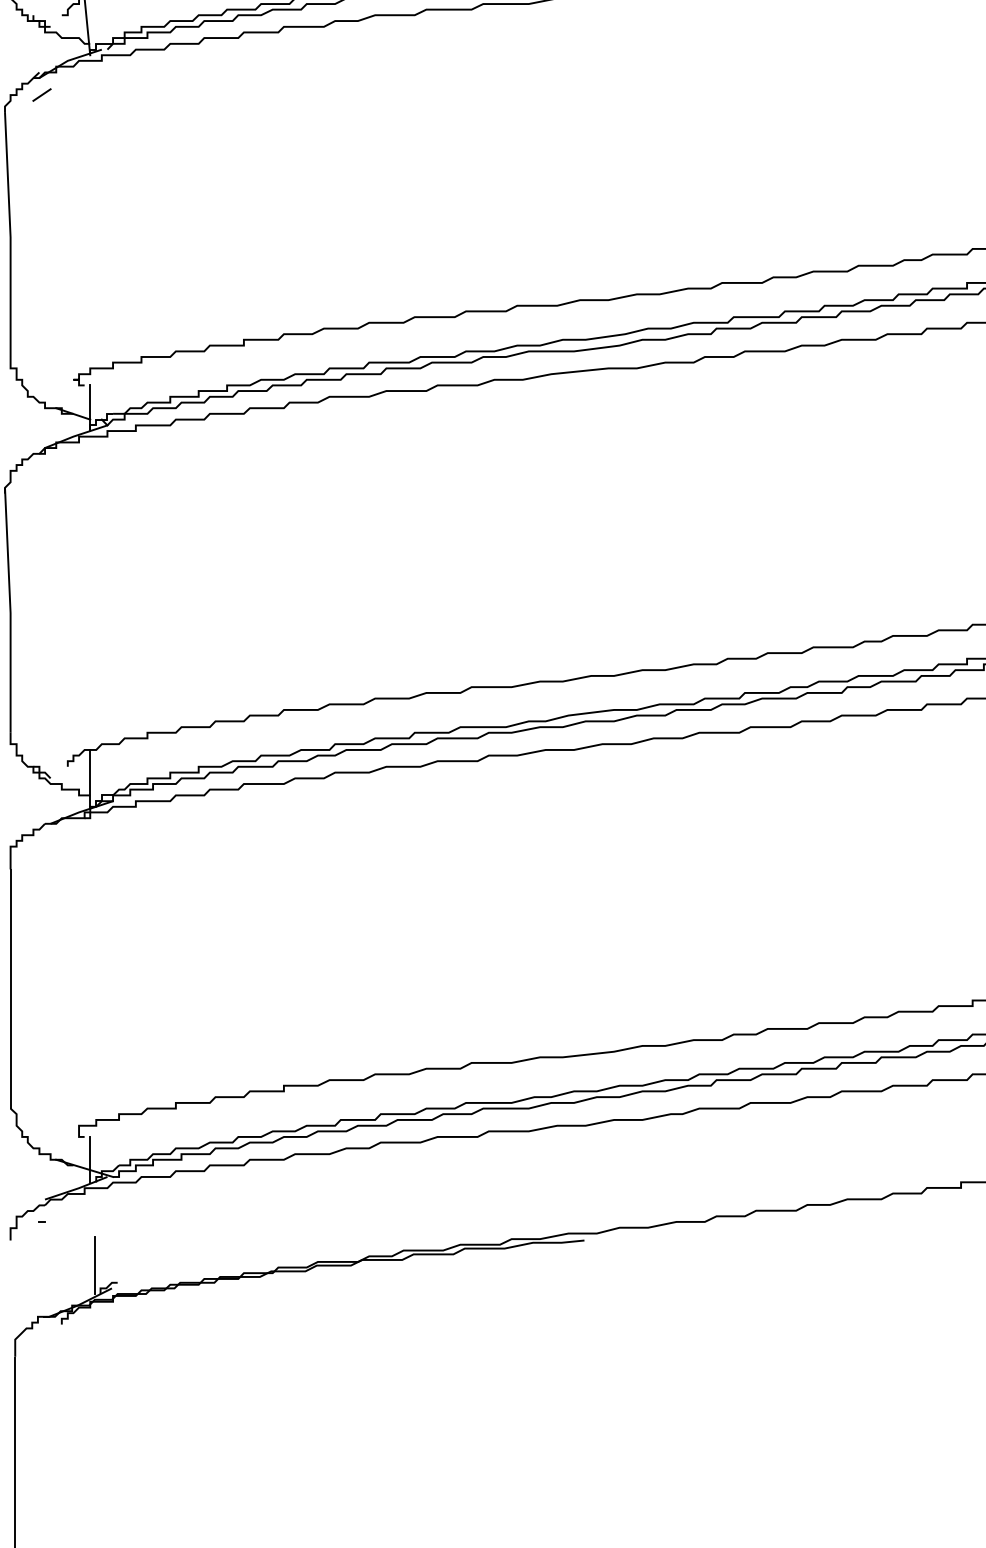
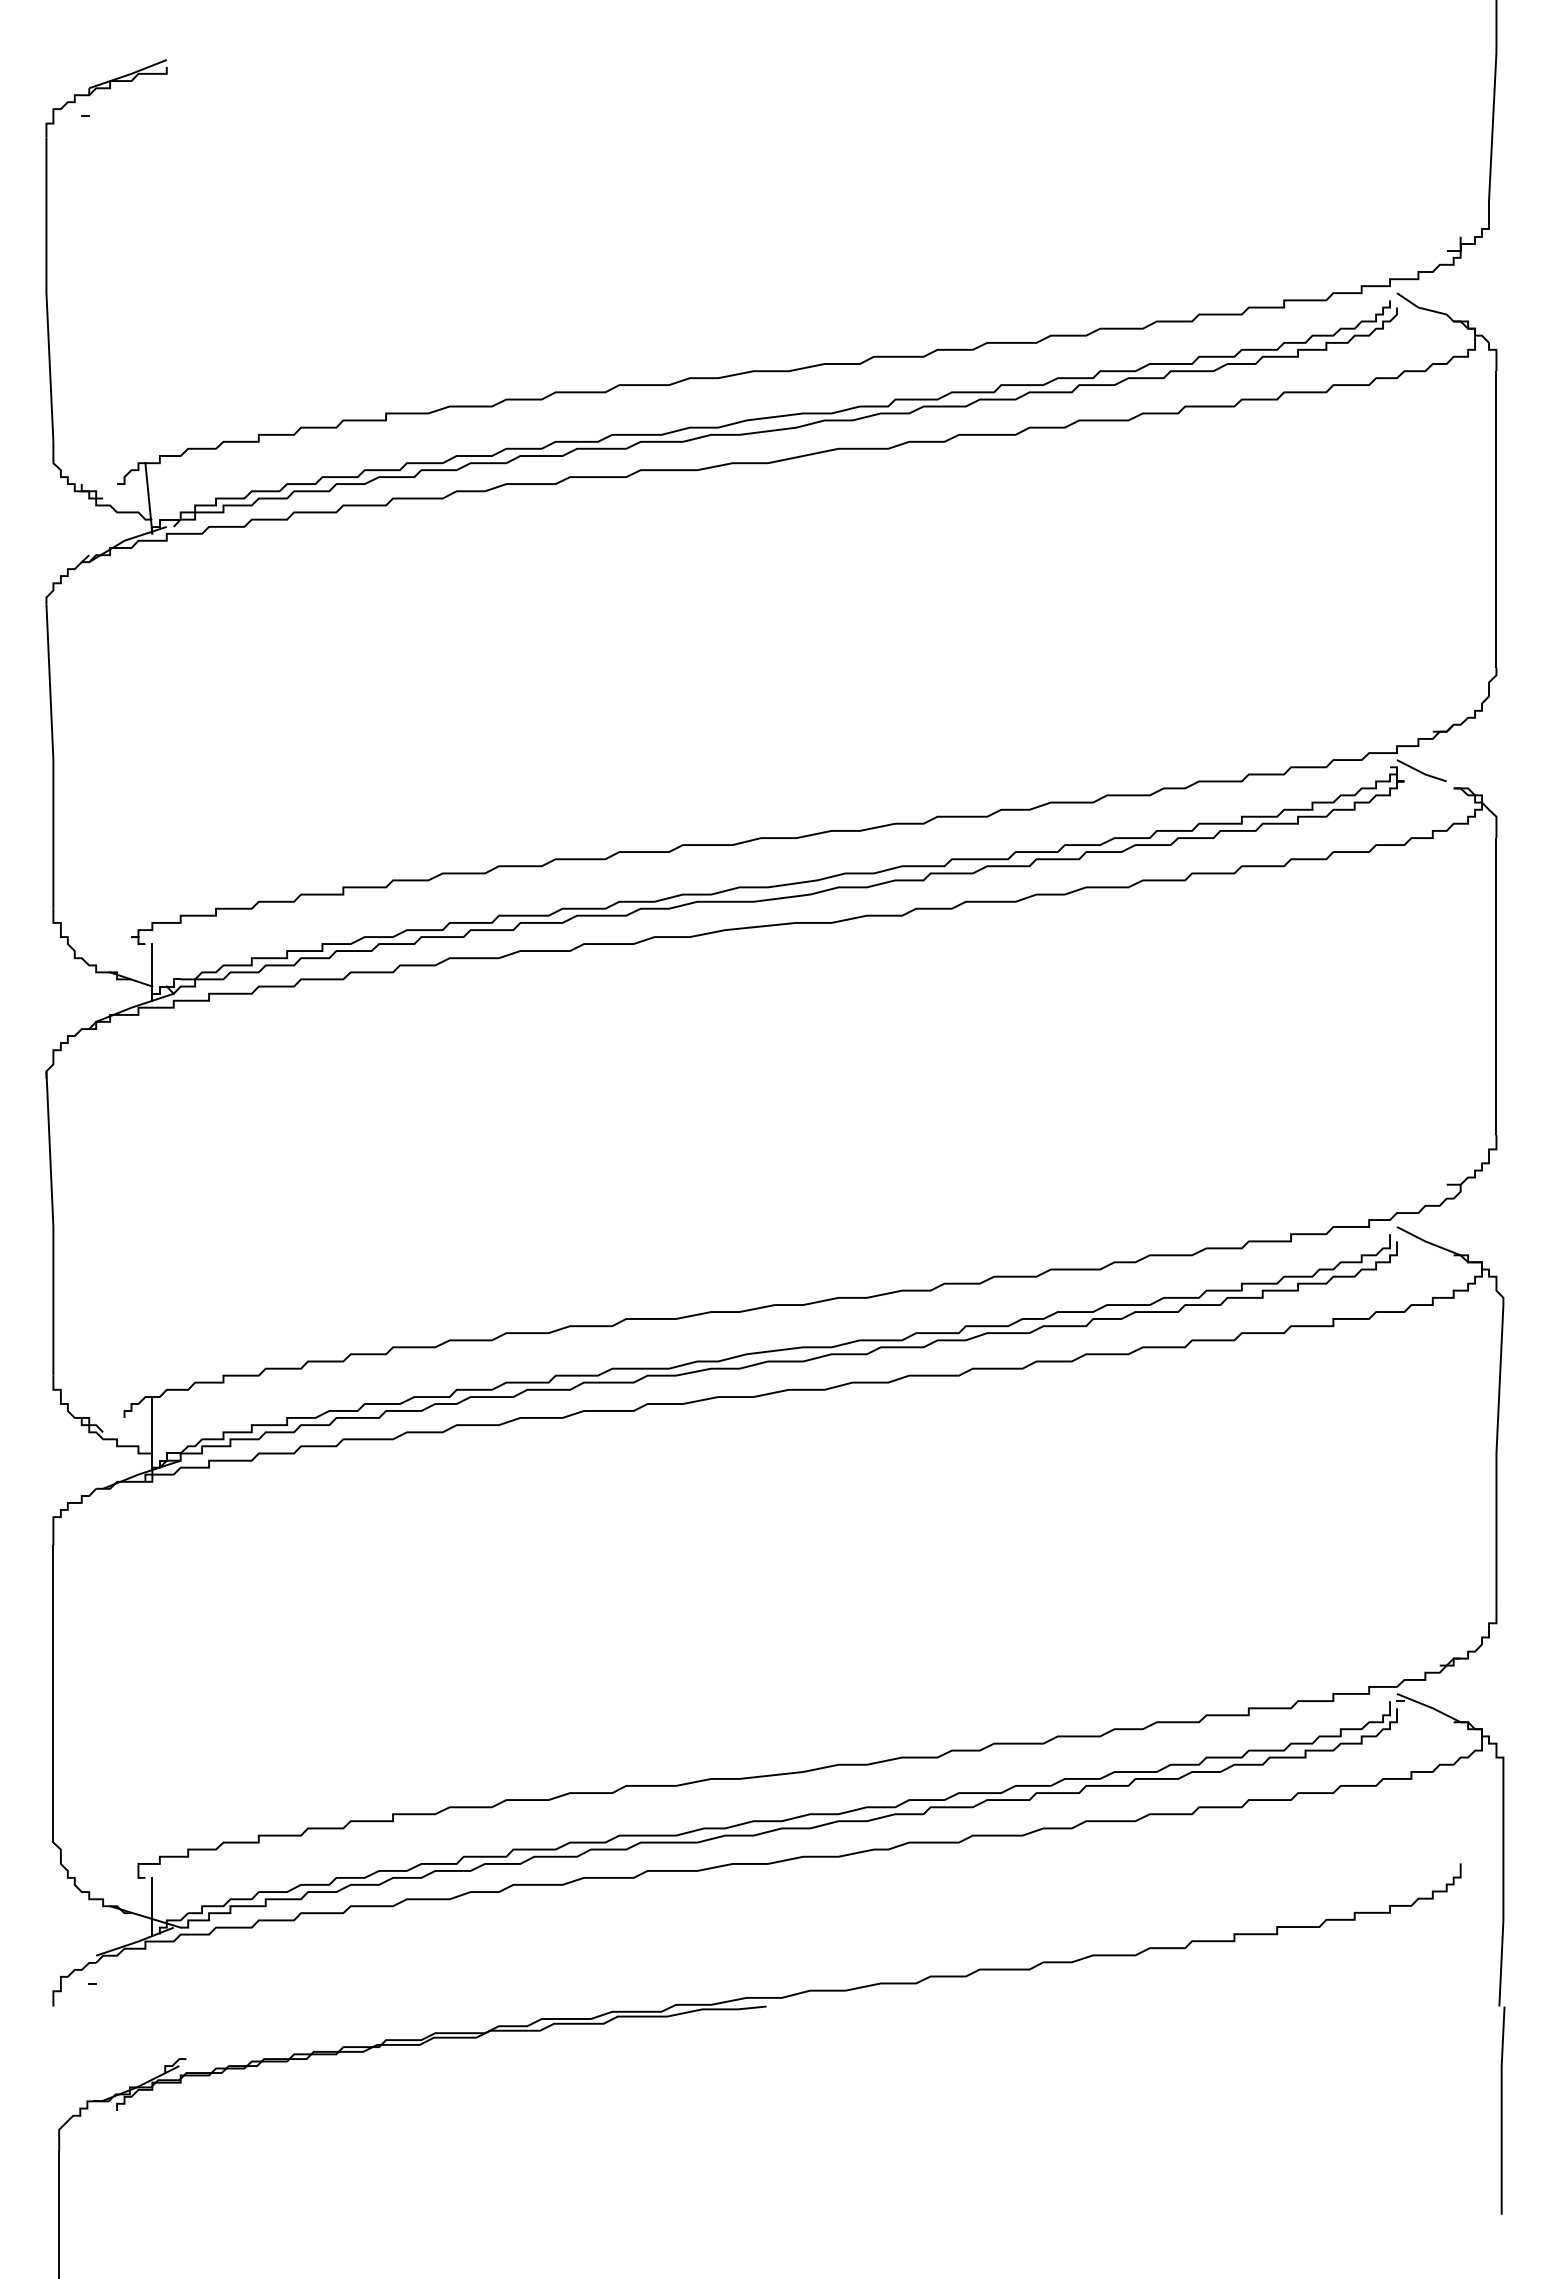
line: (42, 95) -> (92, 583), removed
line: (95, 1265) -> (158, 2037), removed

